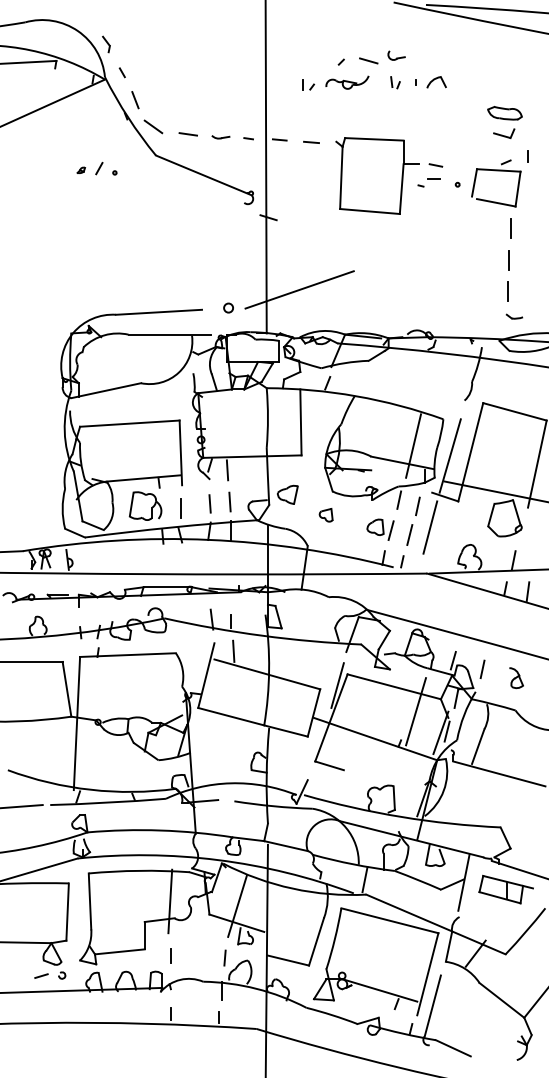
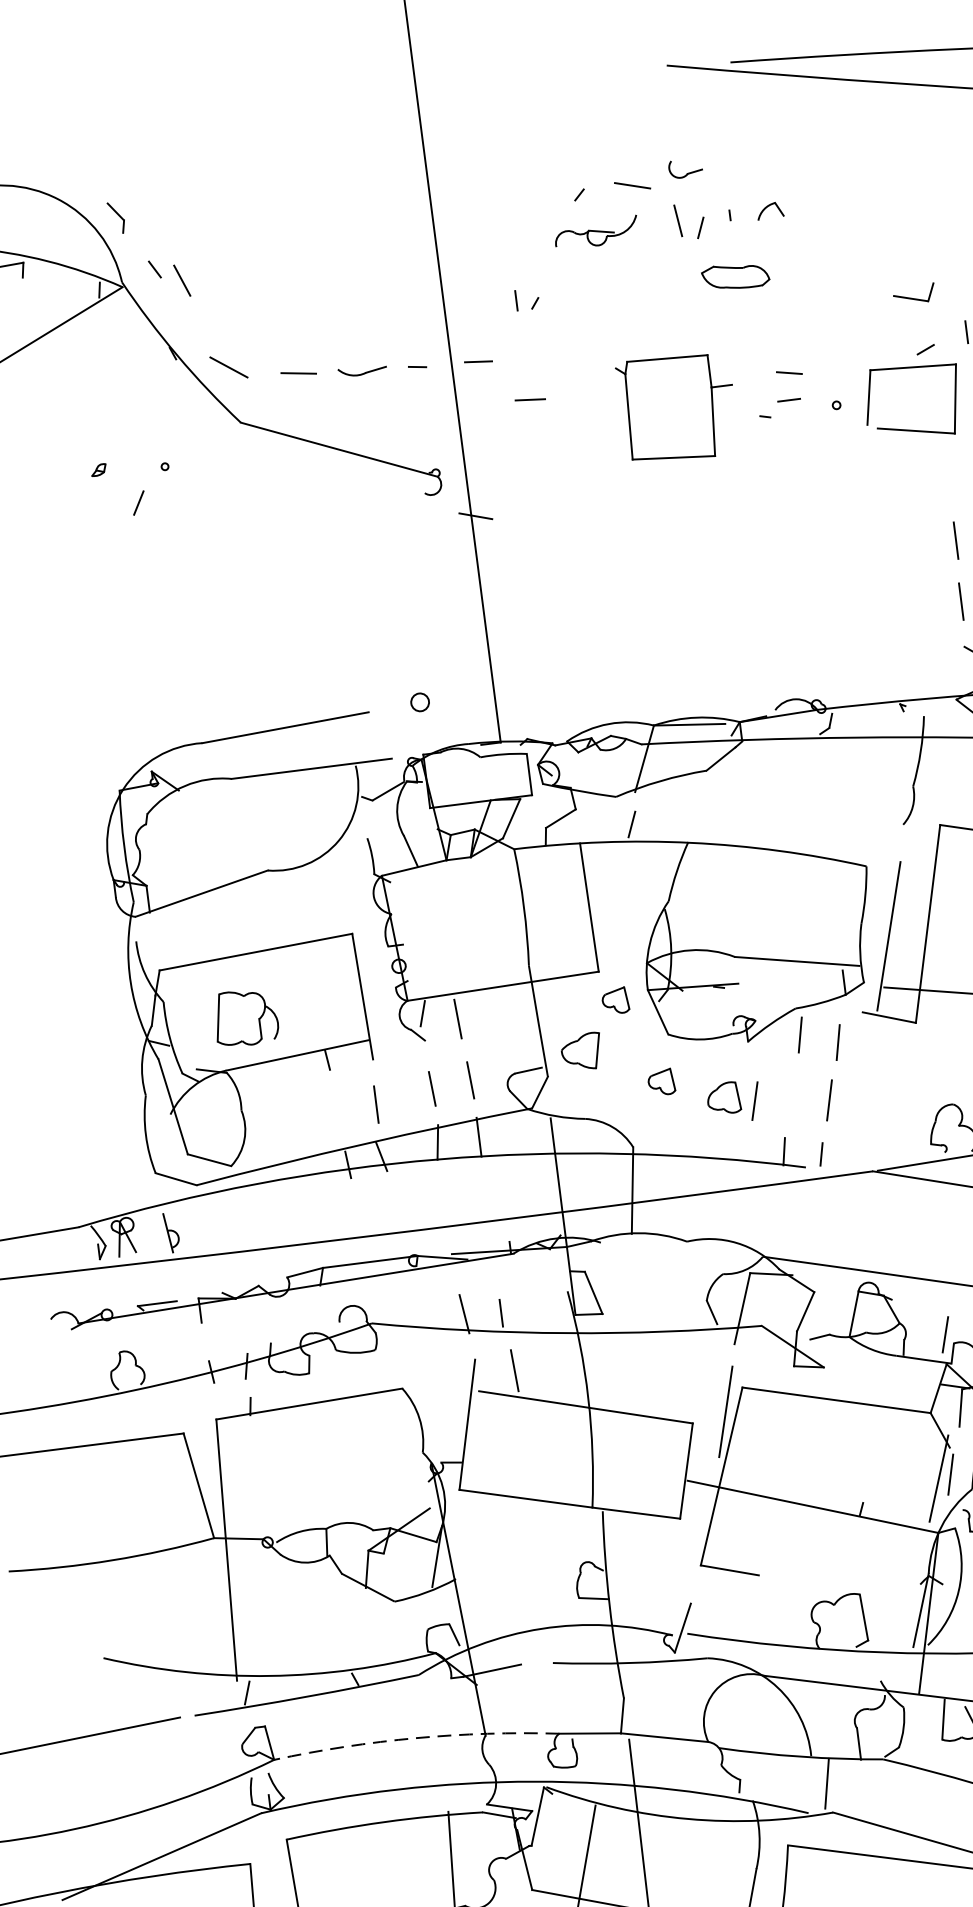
part: (395, 82) -> (690, 221), size x1.6
part: (436, 82) -> (770, 211), size x0.7
part: (308, 84) -> (527, 299), moved
line: (135, 100) -> (182, 281), moved
part: (504, 113) -> (734, 277), moved
part: (220, 137) -> (362, 371), size x1.4
line: (311, 141) -> (530, 397), moved
line: (99, 168) -> (139, 502), moved
part: (377, 175) -> (677, 407), size x0.7
line: (510, 228) -> (950, 477), removed
line: (299, 289) -> (553, 648), removed
line: (413, 445) -> (814, 924), removed
part: (307, 471) -> (614, 1001), added
part: (145, 505) -> (245, 1016), moved
line: (430, 527) -> (868, 1080), removed
part: (380, 529) -> (733, 1101), moved
line: (415, 711) -> (884, 1443), removed
arc: (160, 830) -> (416, 1738), solid -> dashed

